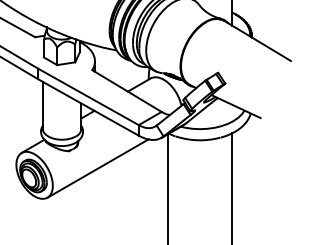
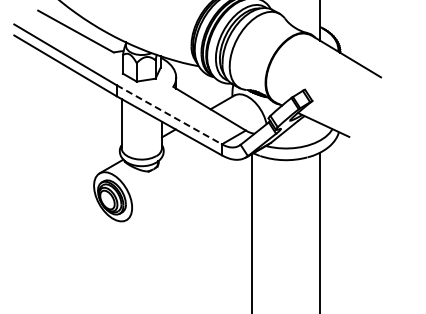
line: (88, 97) -> (169, 115), solid -> dashed
line: (98, 168) -> (179, 189), removed

